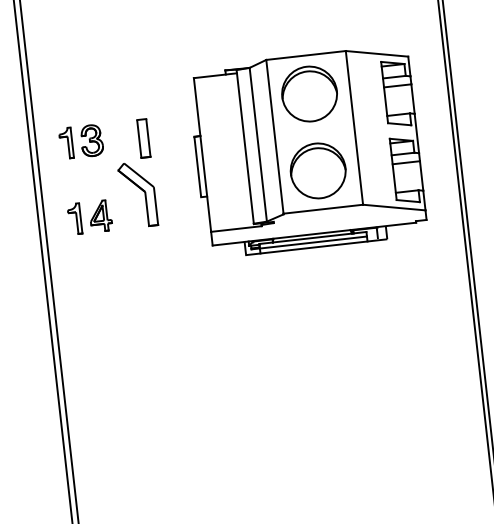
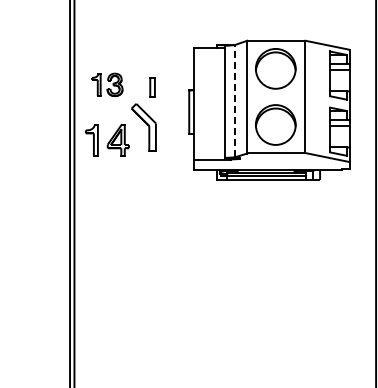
part: (143, 138) -> (152, 87), size x0.7
line: (257, 143) -> (234, 100), solid -> dashed
part: (90, 216) -> (107, 139), size x1.4

